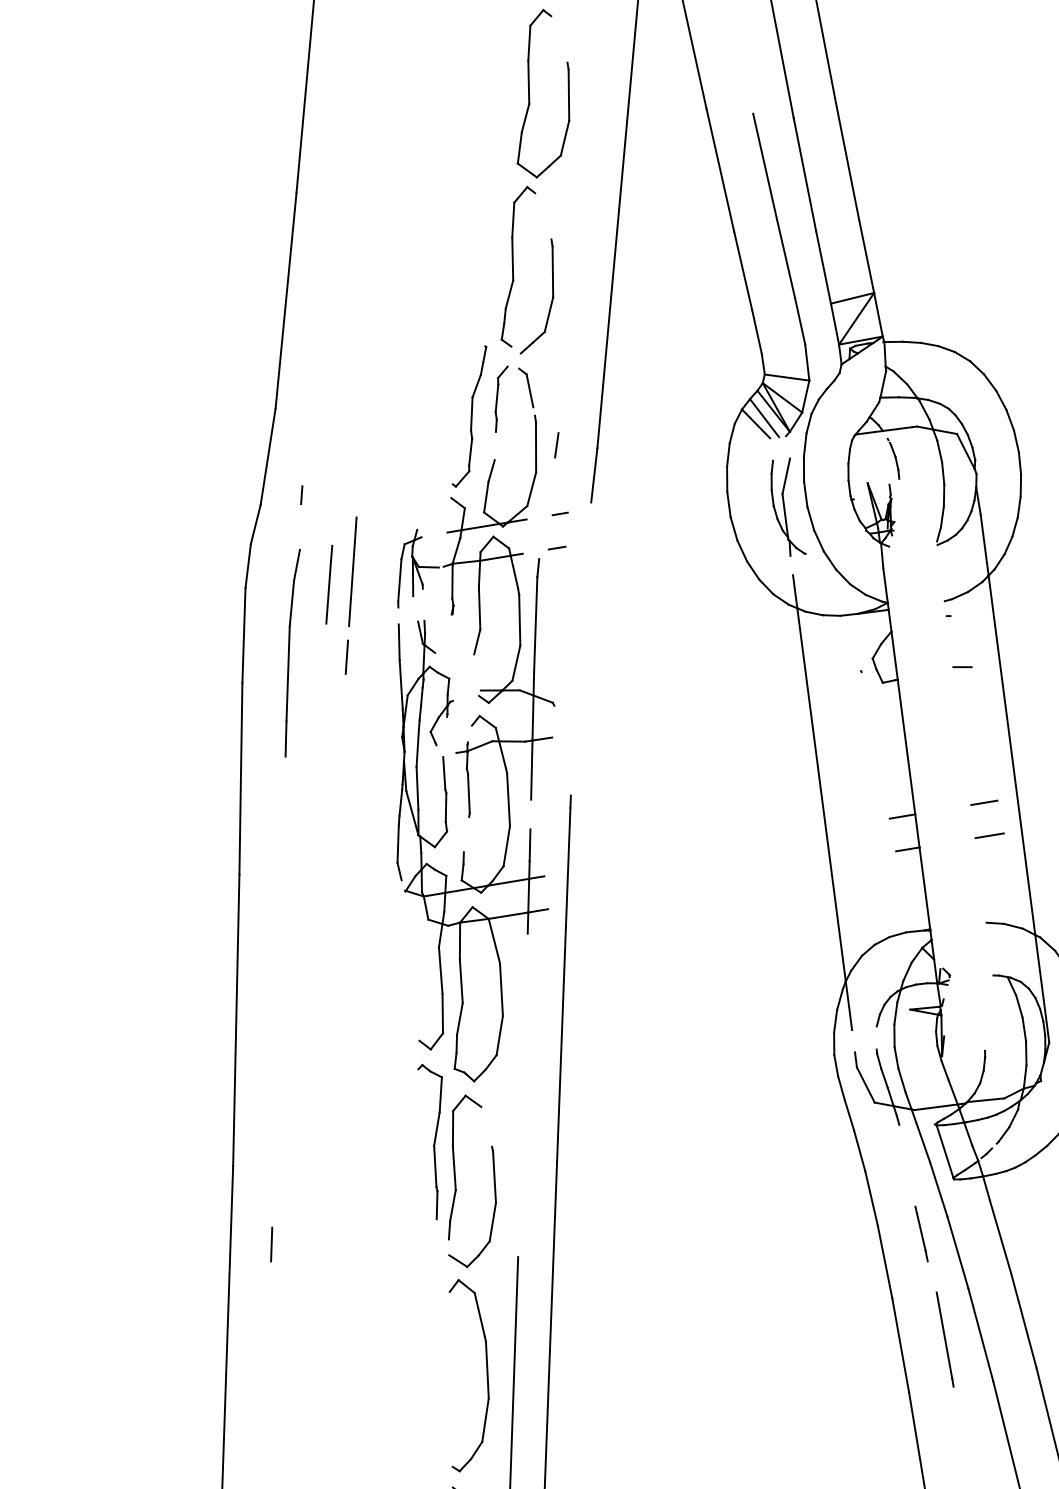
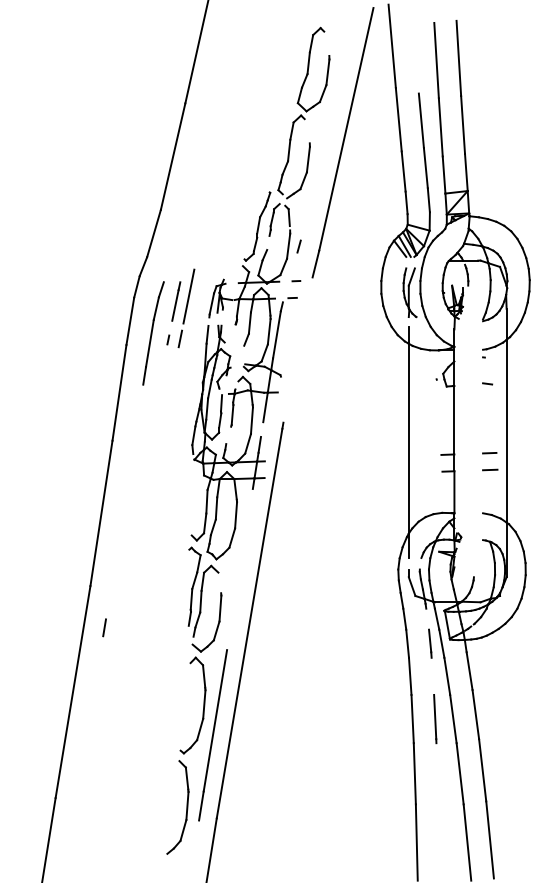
line: (301, 494) -> (168, 339), moved
line: (921, 1233) -> (430, 643), moved

